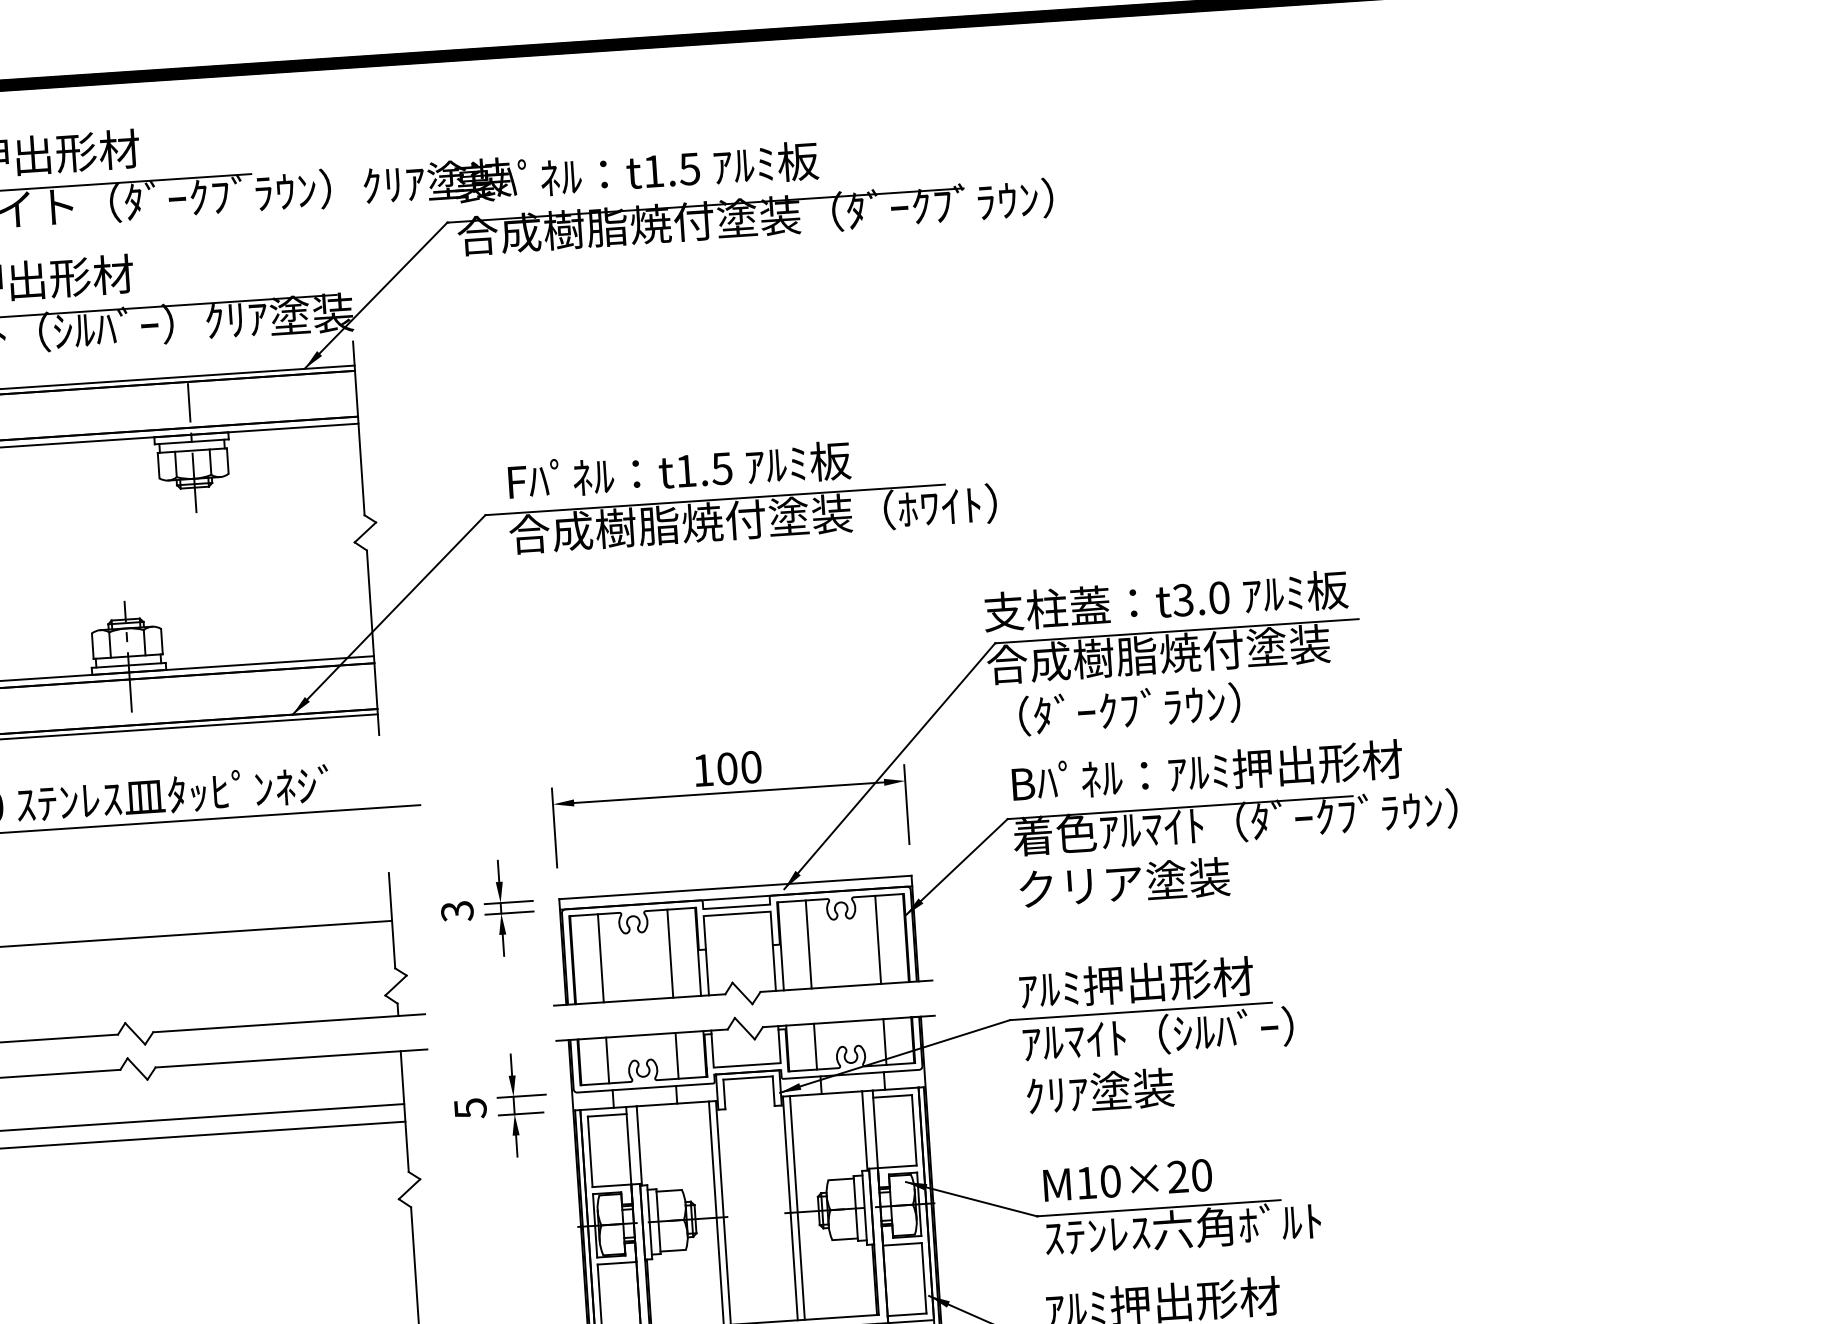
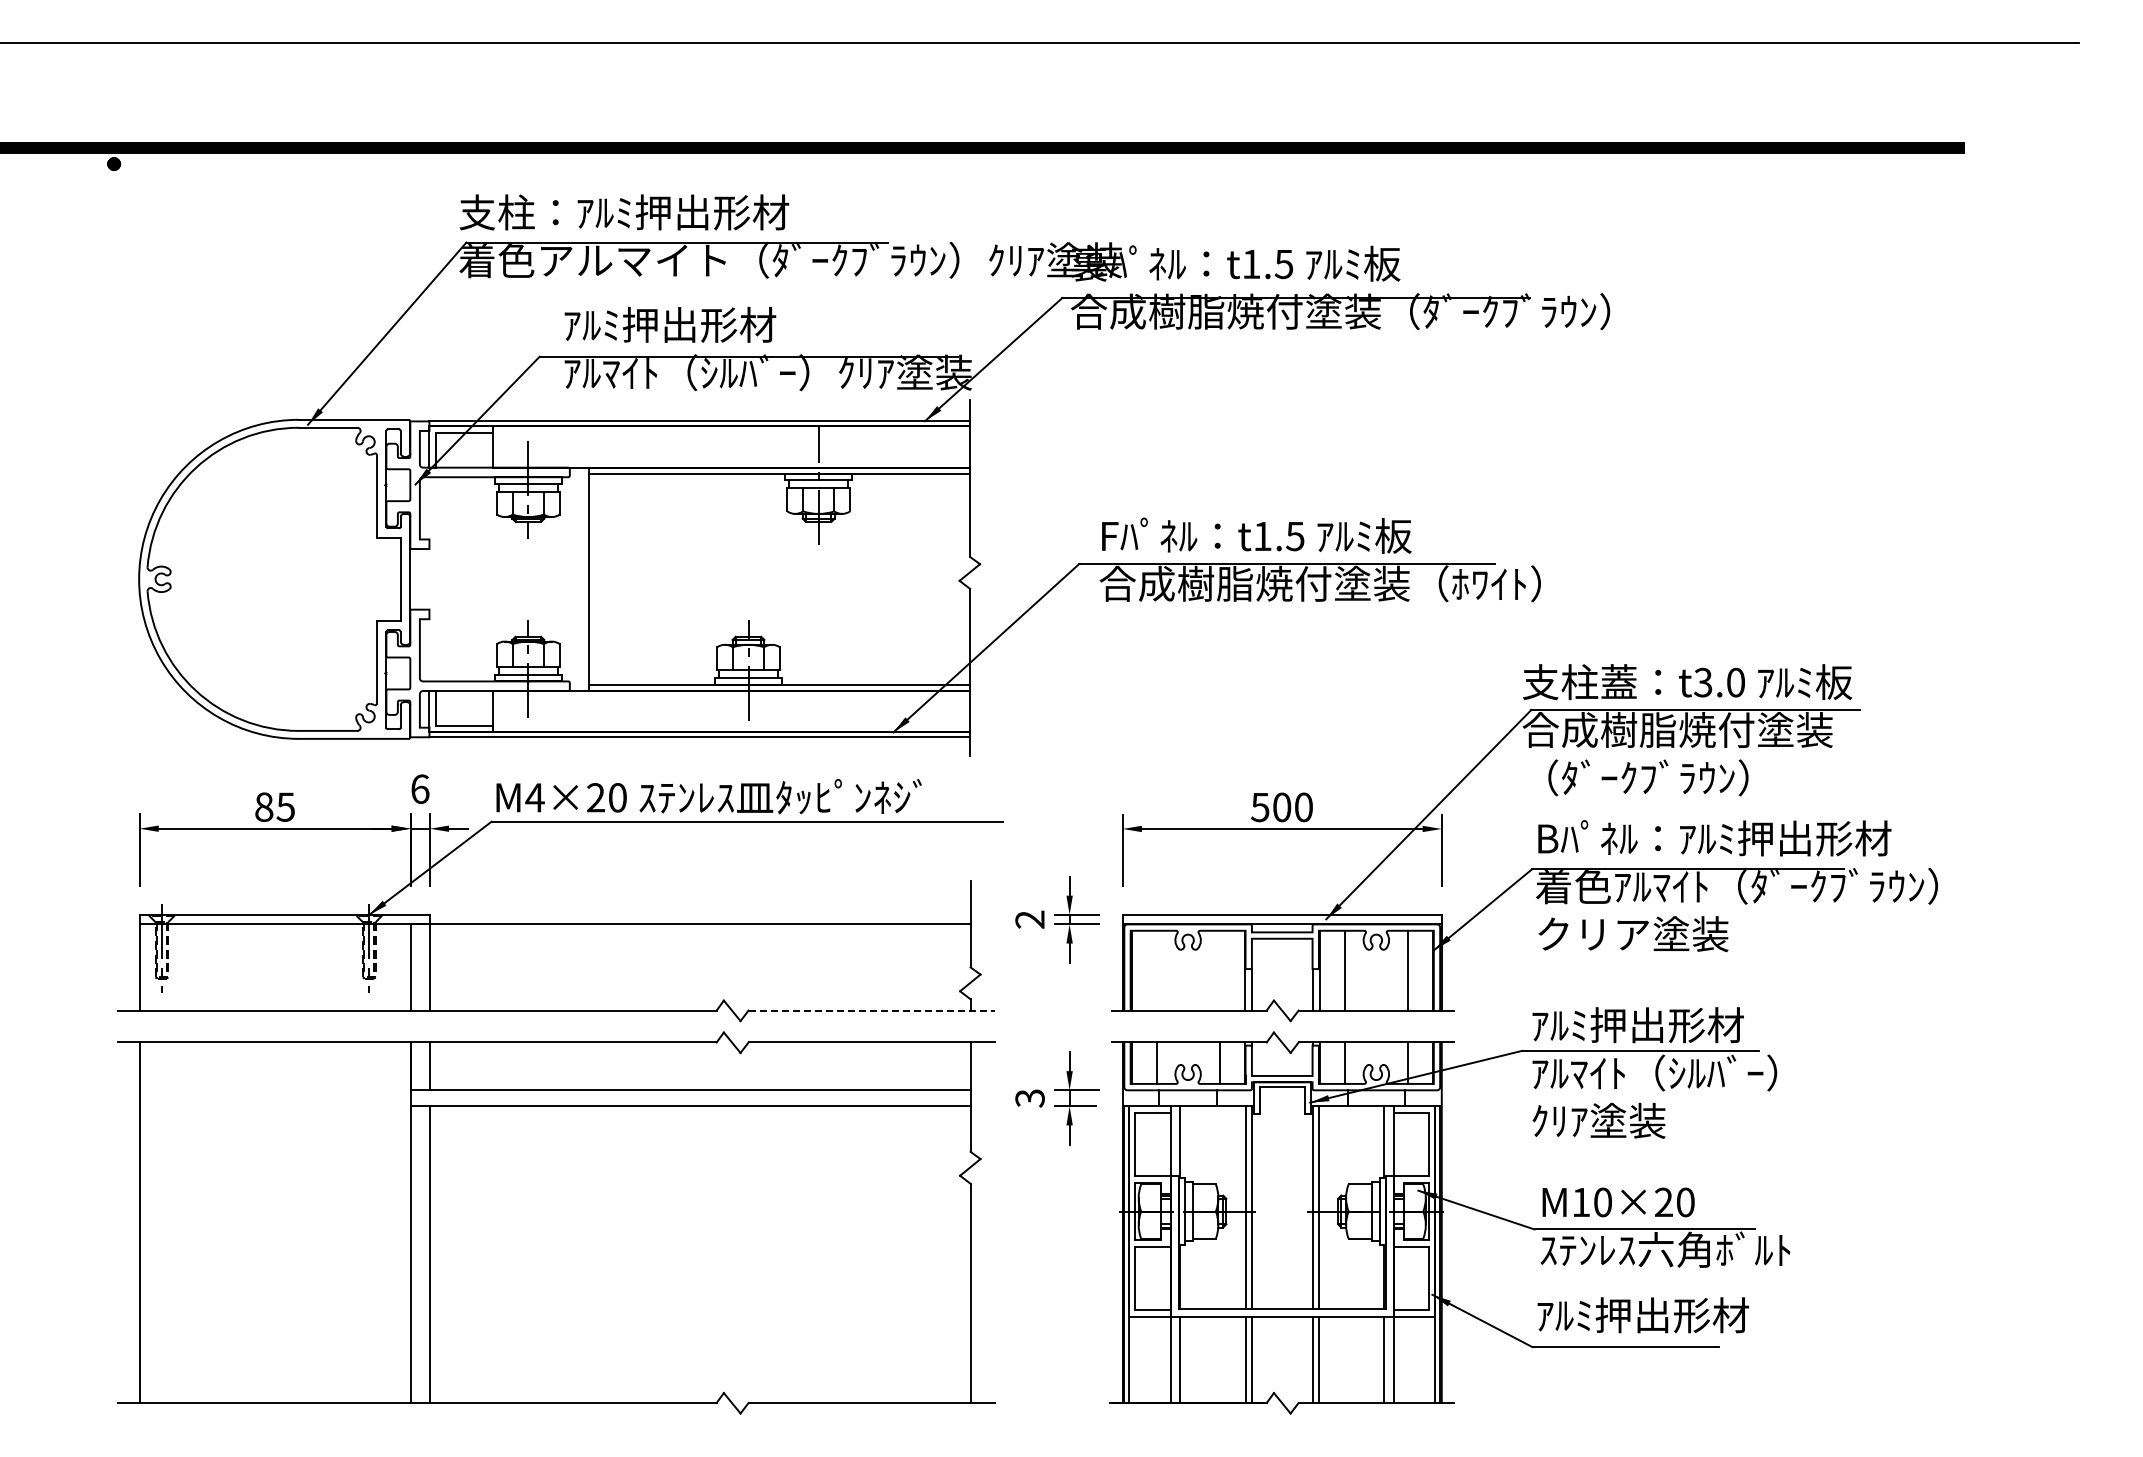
text: (702, 770) -> (1259, 807), 100 -> 500
text: (456, 911) -> (1029, 919), 3 -> 2
line: (670, 953) -> (1219, 970), removed
line: (600, 958) -> (1156, 970), removed
line: (290, 1023) -> (872, 1010), solid -> dashed
text: (469, 1108) -> (1029, 1098), 5 -> 3

